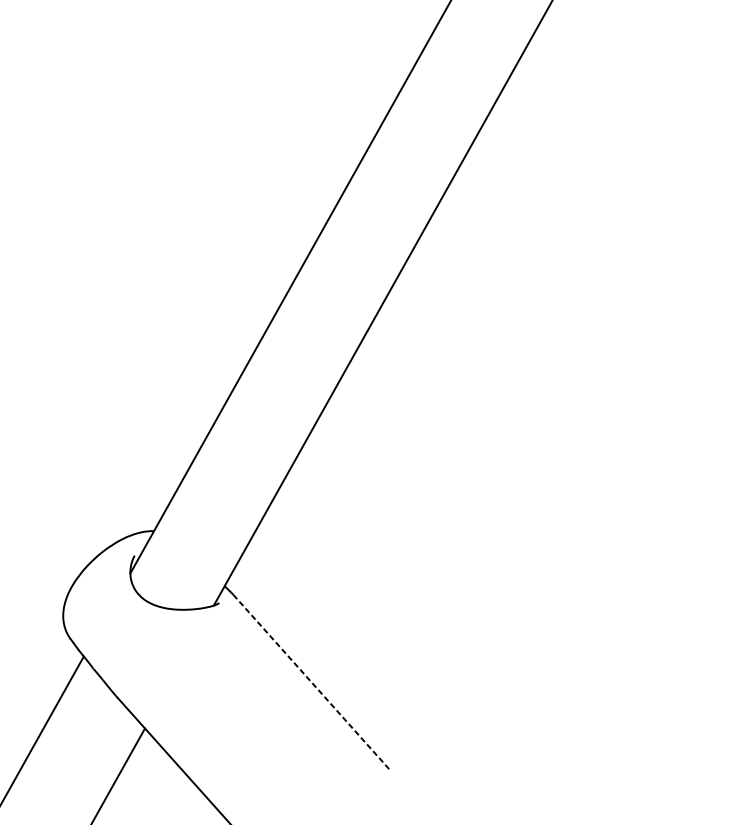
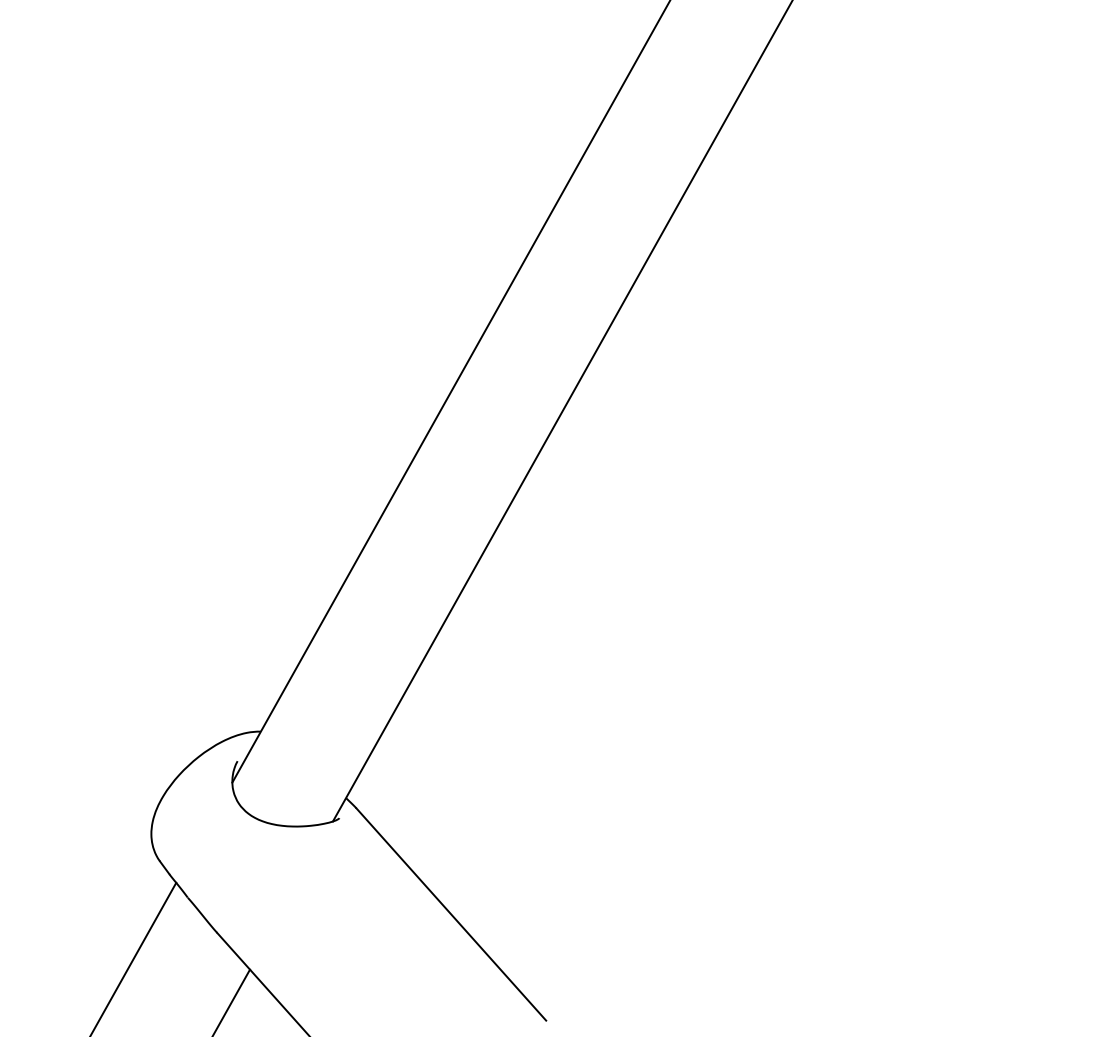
line: (312, 682) -> (451, 914), dashed -> solid

